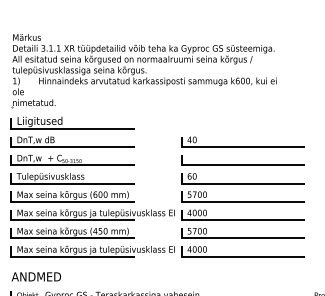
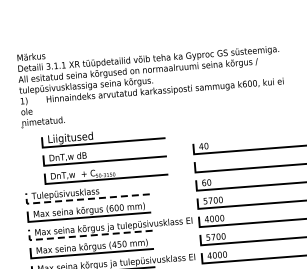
part: (72, 140) -> (104, 154), moved
line: (67, 183) -> (82, 199), solid -> dashed
line: (67, 220) -> (85, 236), solid -> dashed

